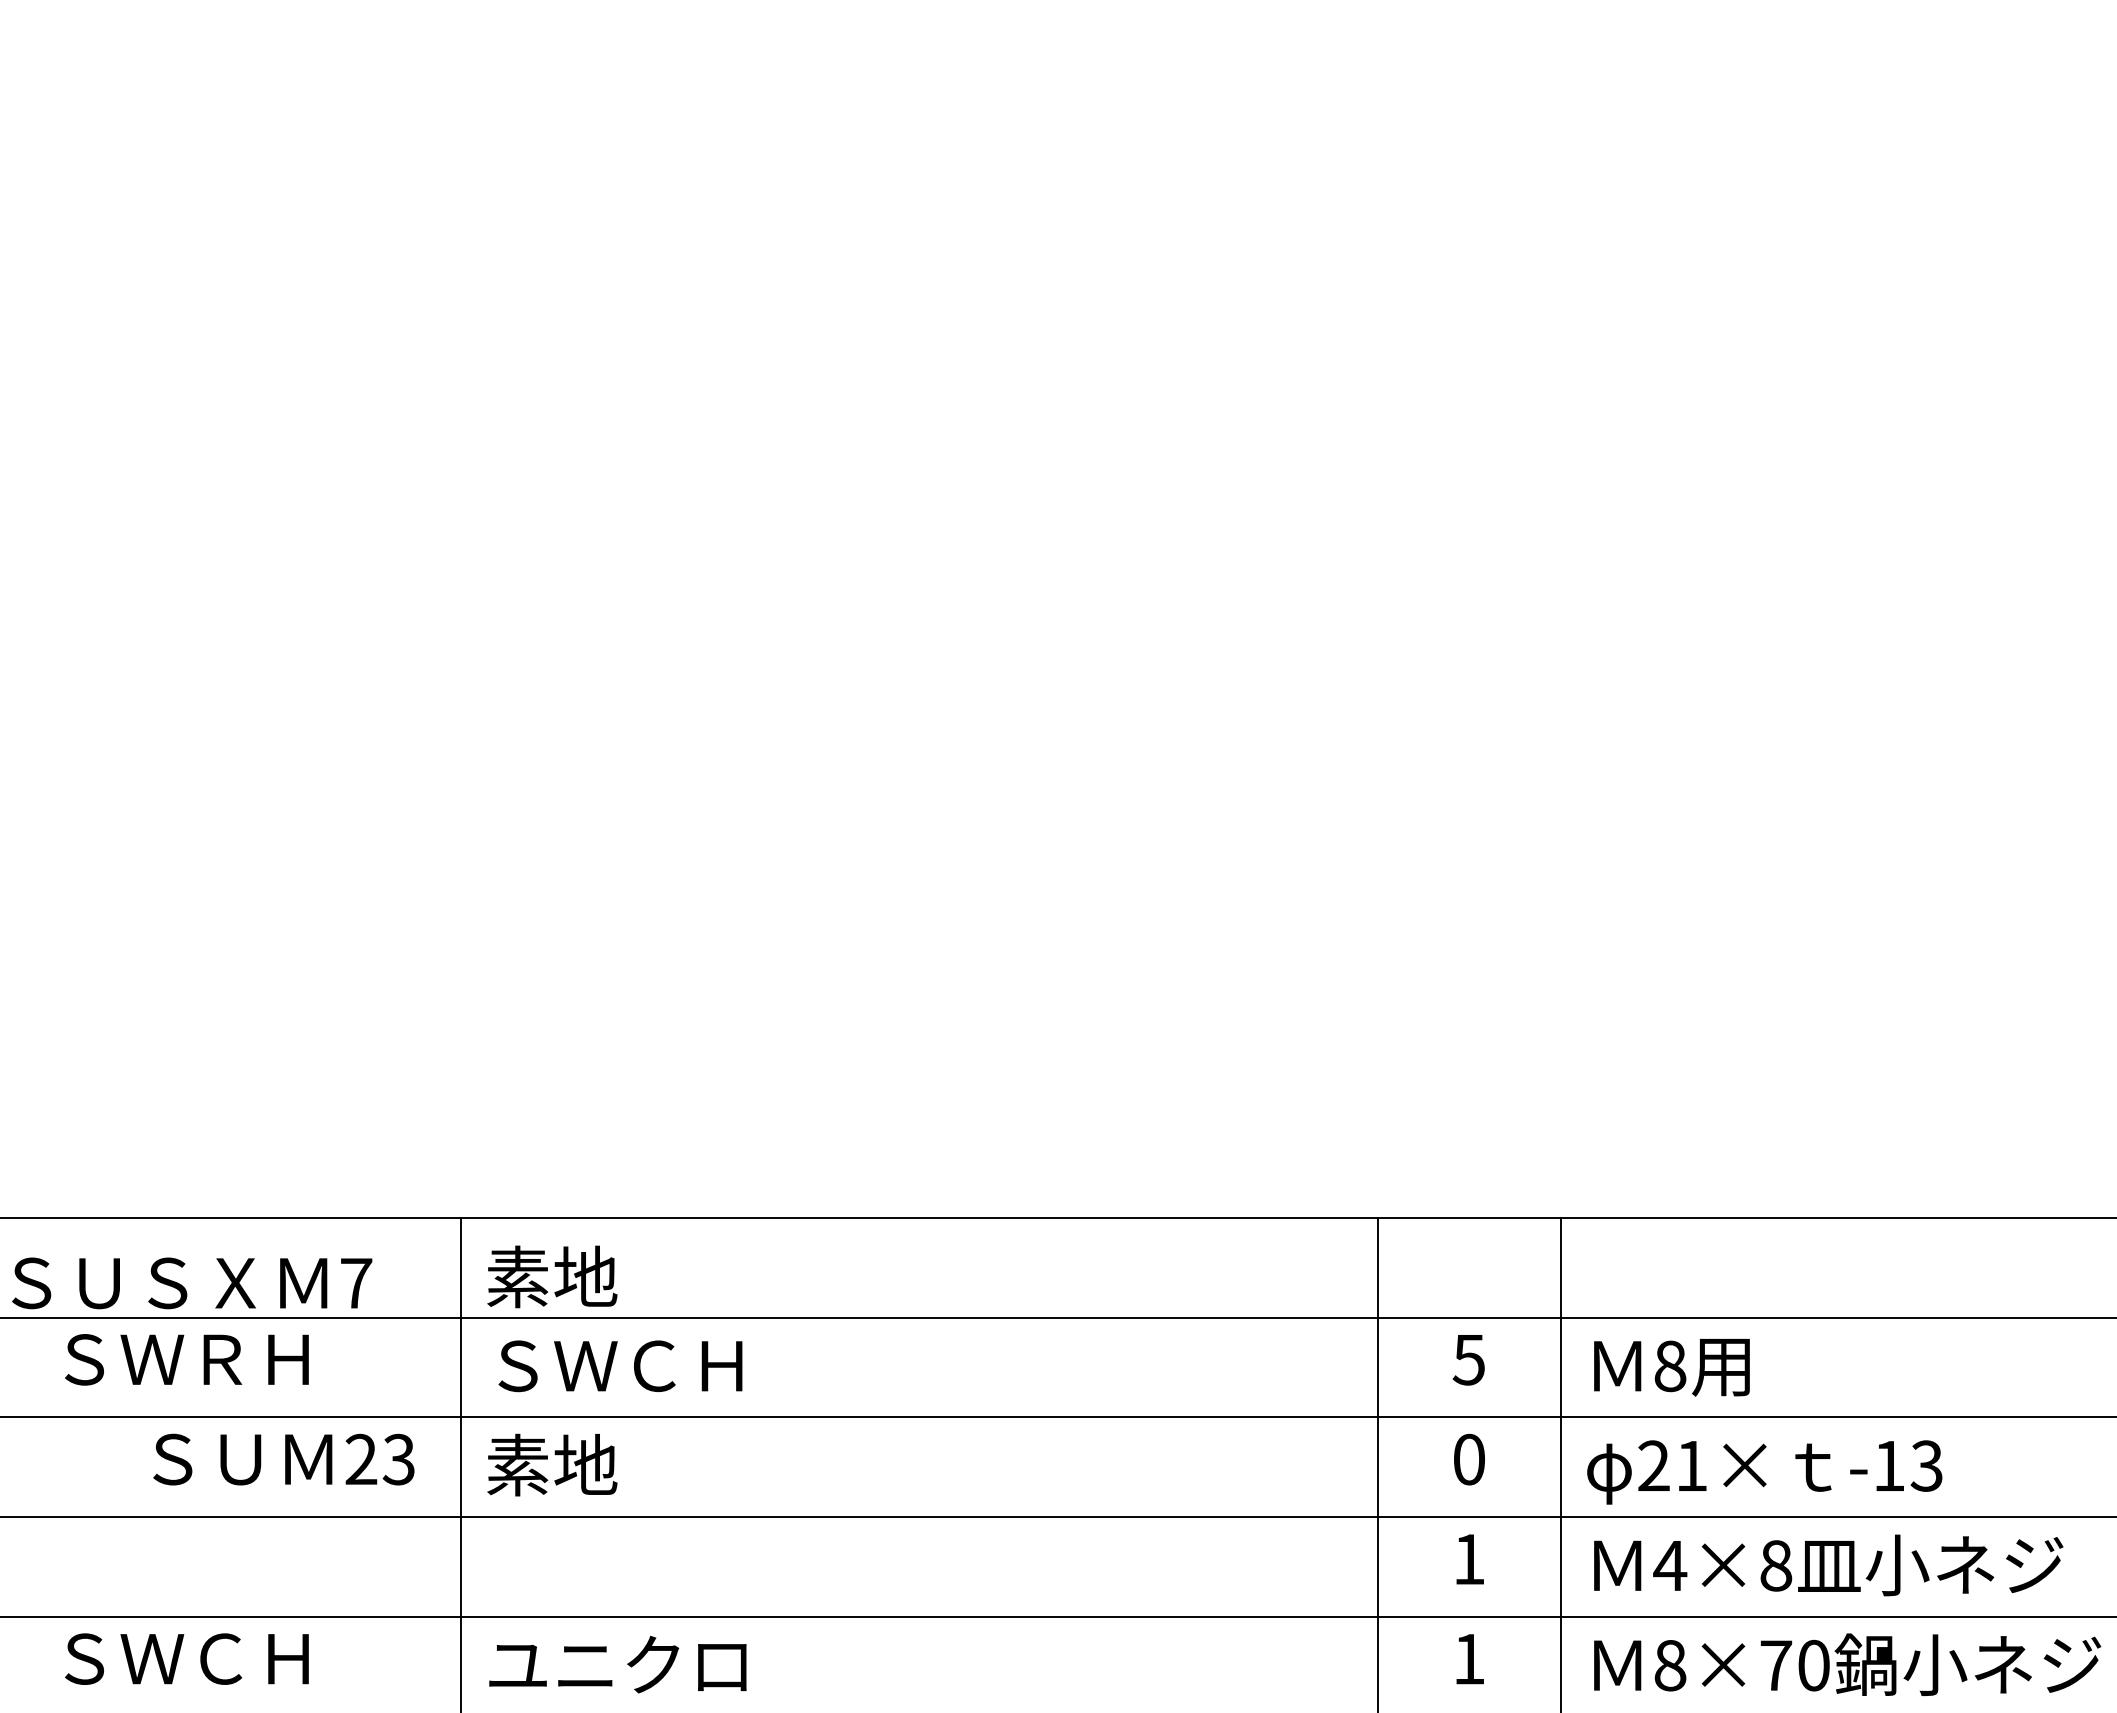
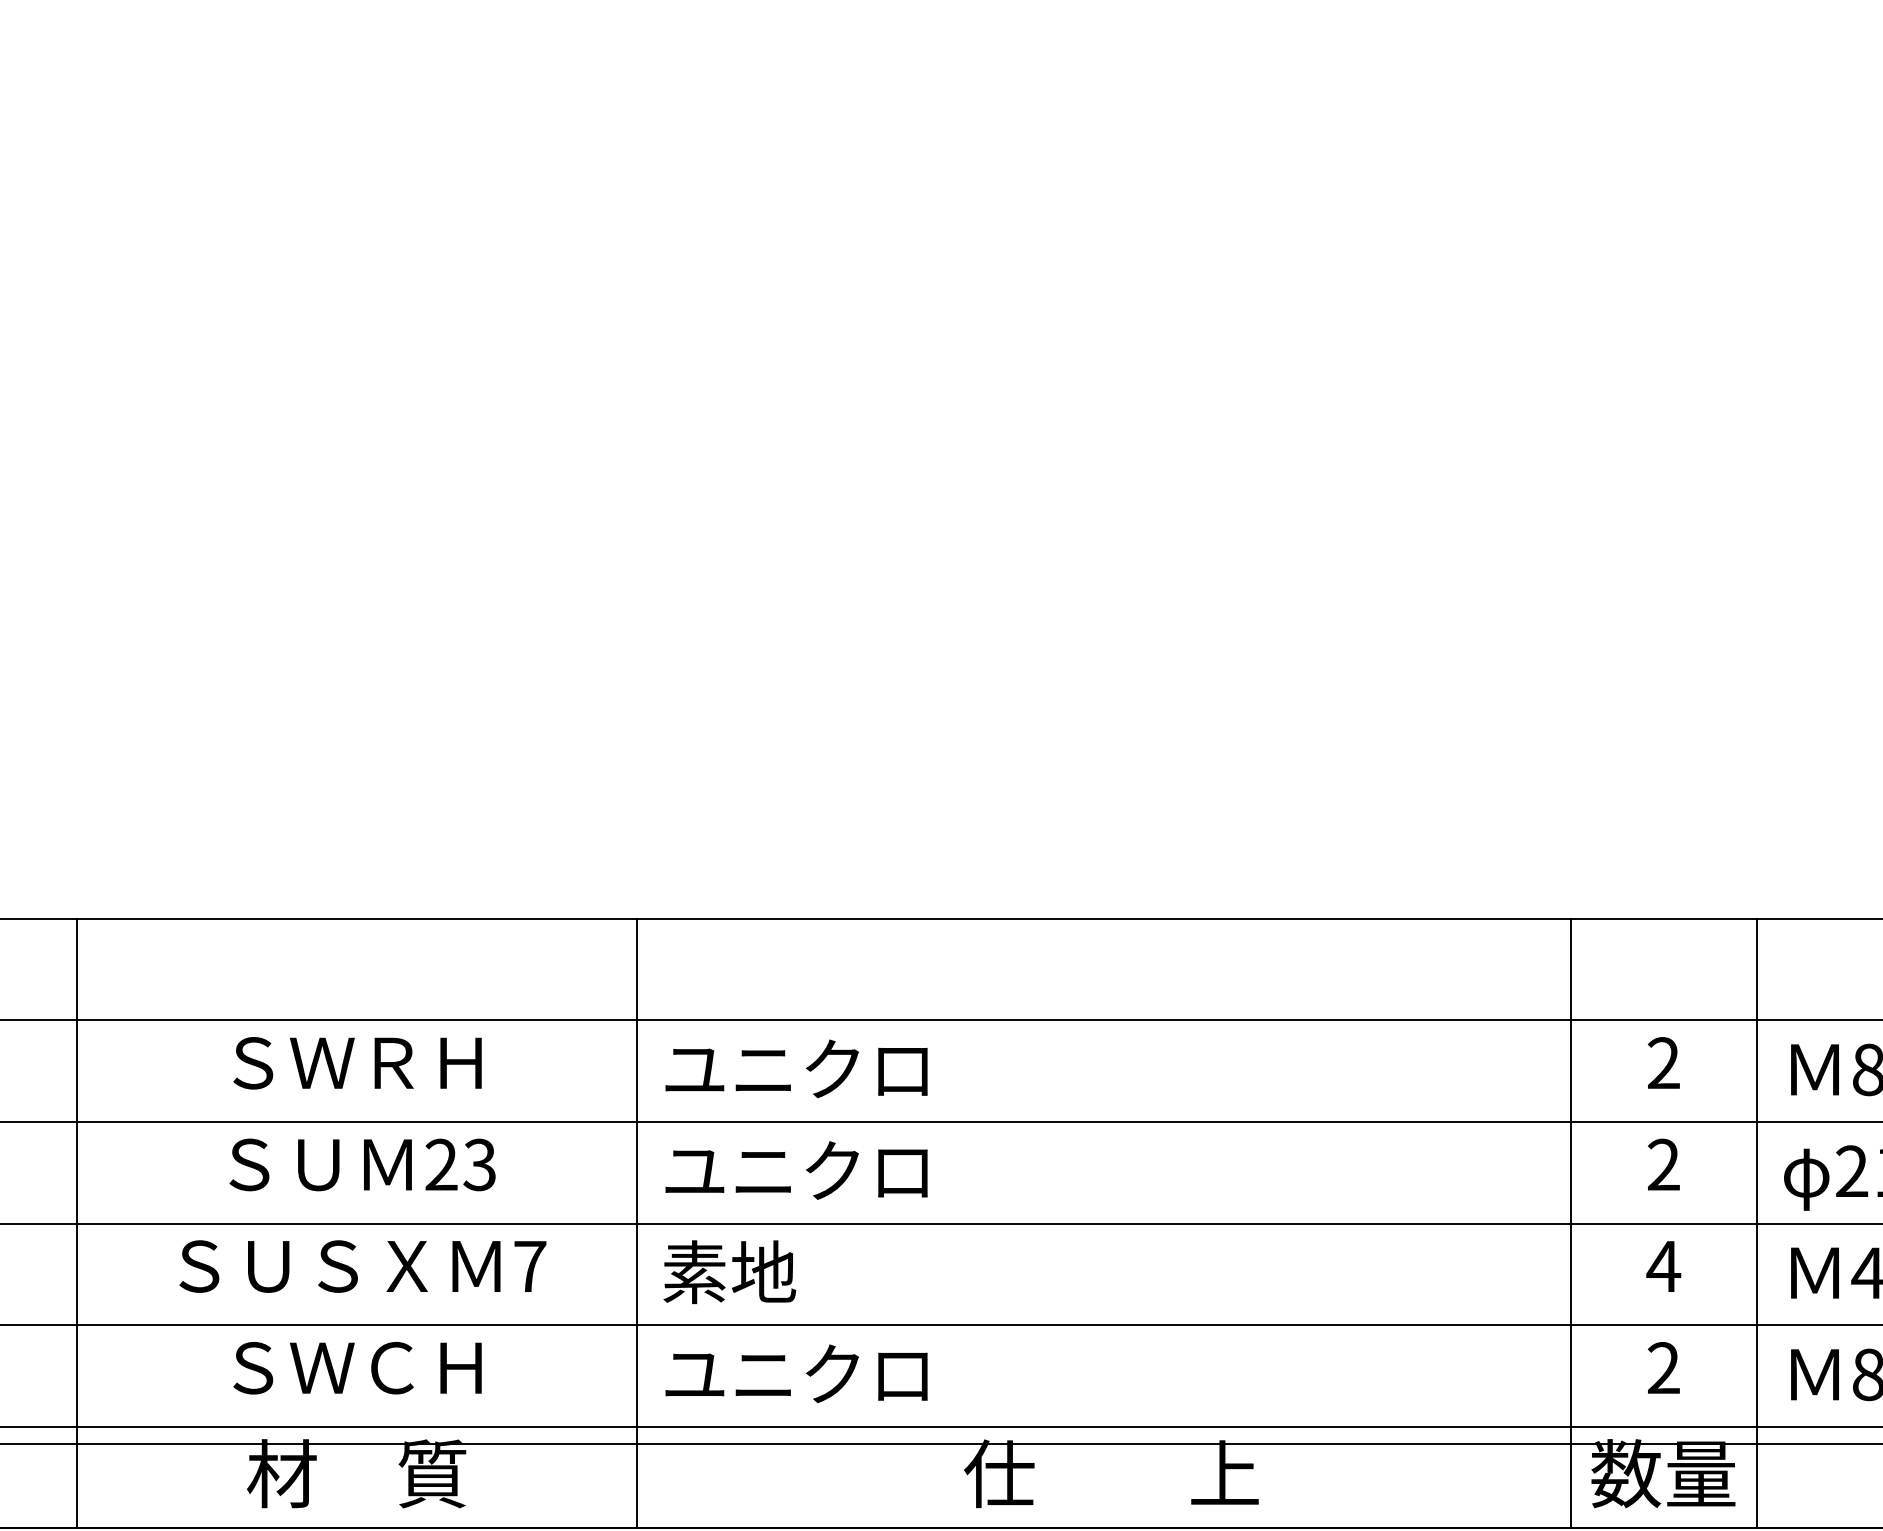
text: (552, 1276) -> (729, 1271), moved
text: (192, 1283) -> (363, 1266), moved
text: (1468, 1359) -> (1663, 1062), 5 -> 2
text: (617, 1365) -> (796, 1069), ＳＷＣＨ -> ユニクロ
text: (283, 1459) -> (362, 1164), moved
text: (1468, 1459) -> (1663, 1164), 0 -> 2
text: (616, 1464) -> (795, 1169), 素地 -> ユニクロ
text: (1469, 1559) -> (1664, 1266), 1 -> 4
text: (1468, 1658) -> (1663, 1367), 1 -> 2

